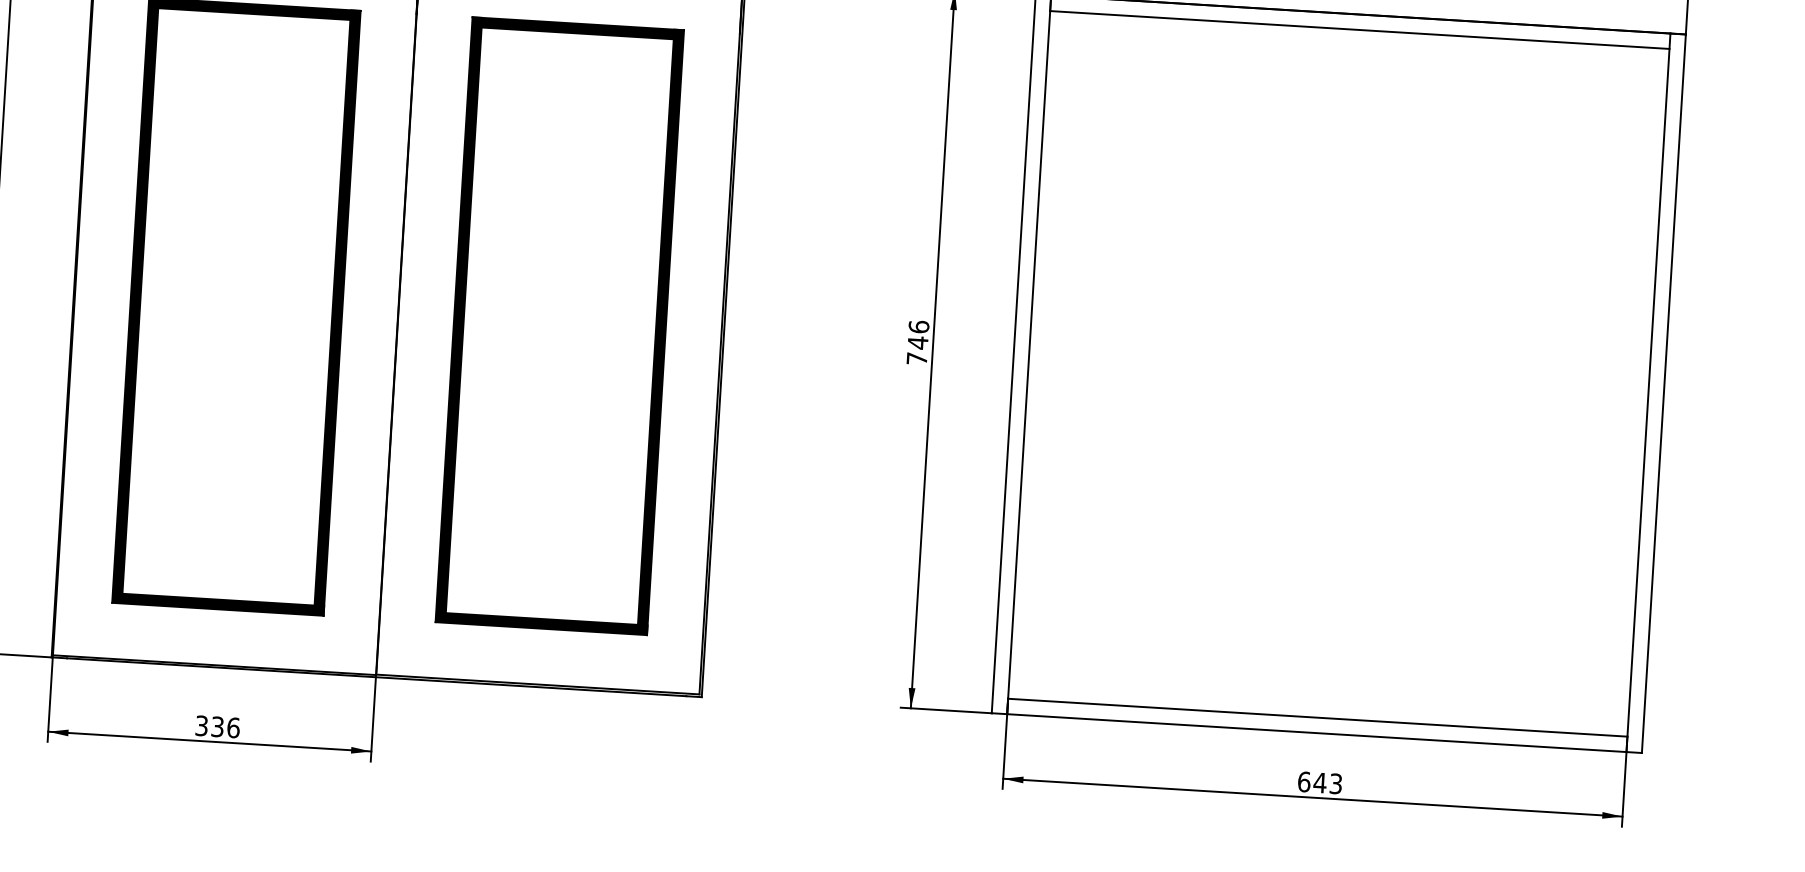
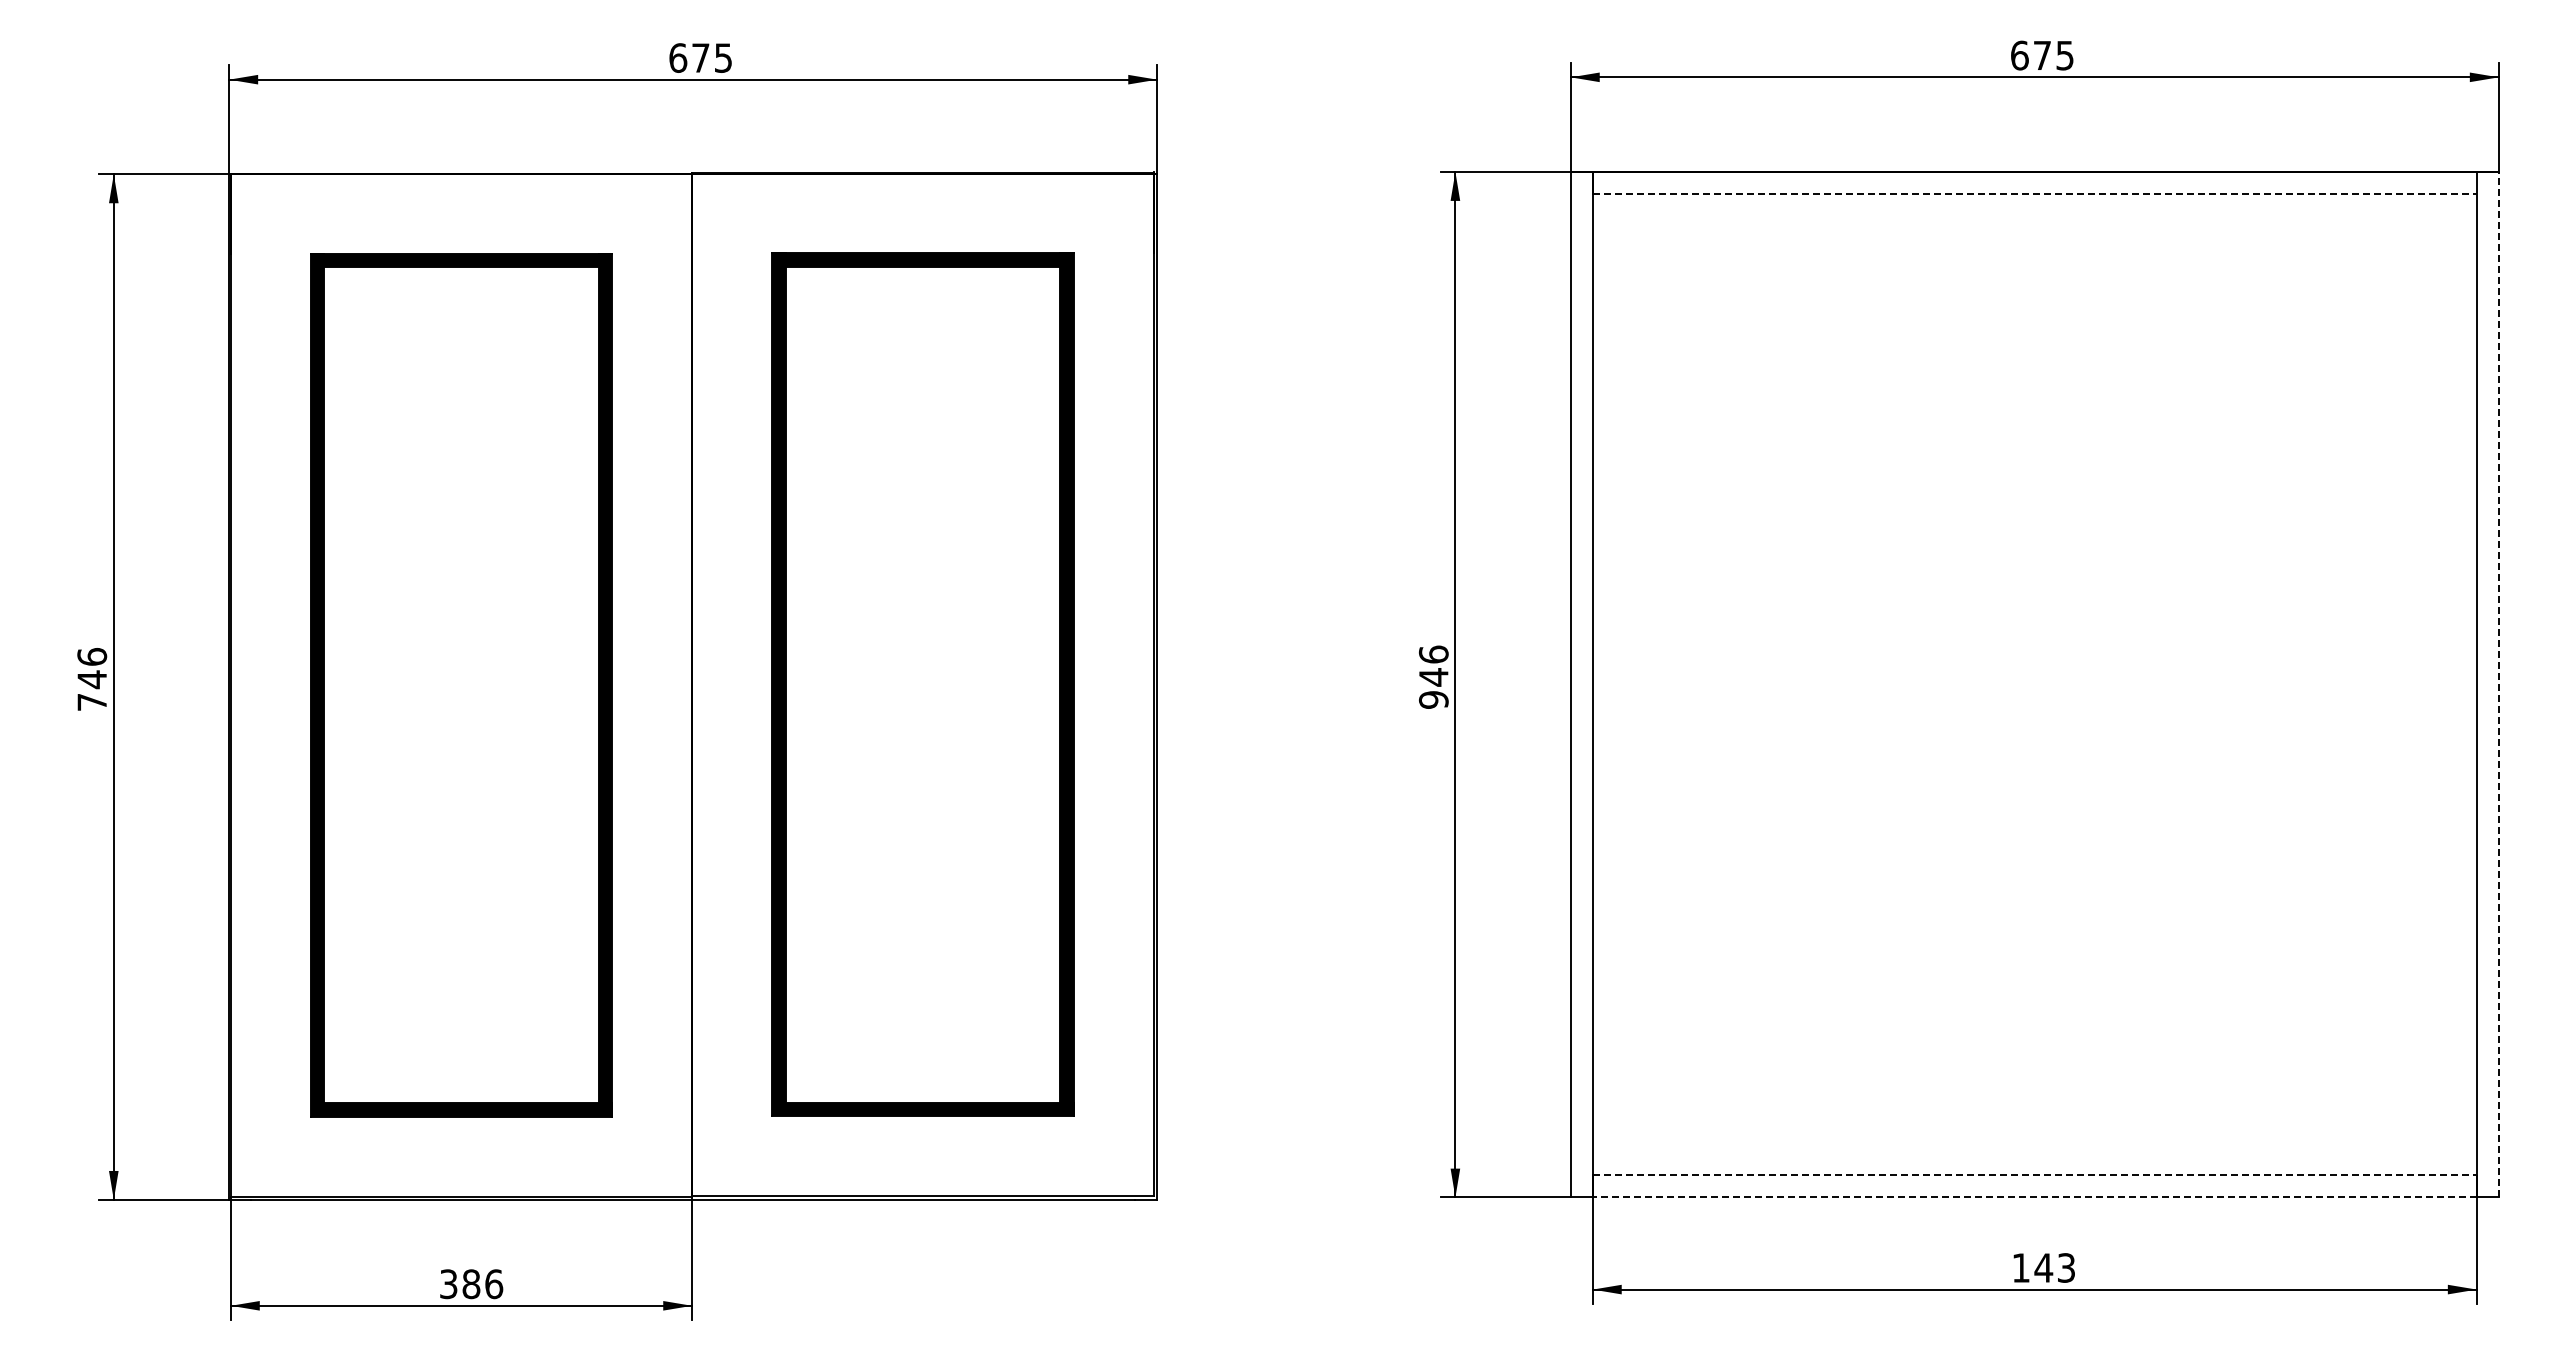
line: (1359, 30) -> (2034, 194), solid -> dashed
text: (916, 358) -> (1433, 699), 746 -> 946
line: (1663, 393) -> (2498, 684), solid -> dashed
line: (1317, 717) -> (2034, 1175), solid -> dashed
text: (217, 727) -> (471, 1284), 336 -> 386
line: (1316, 733) -> (2034, 1197), solid -> dashed
text: (1304, 781) -> (2021, 1267), 643 -> 143

